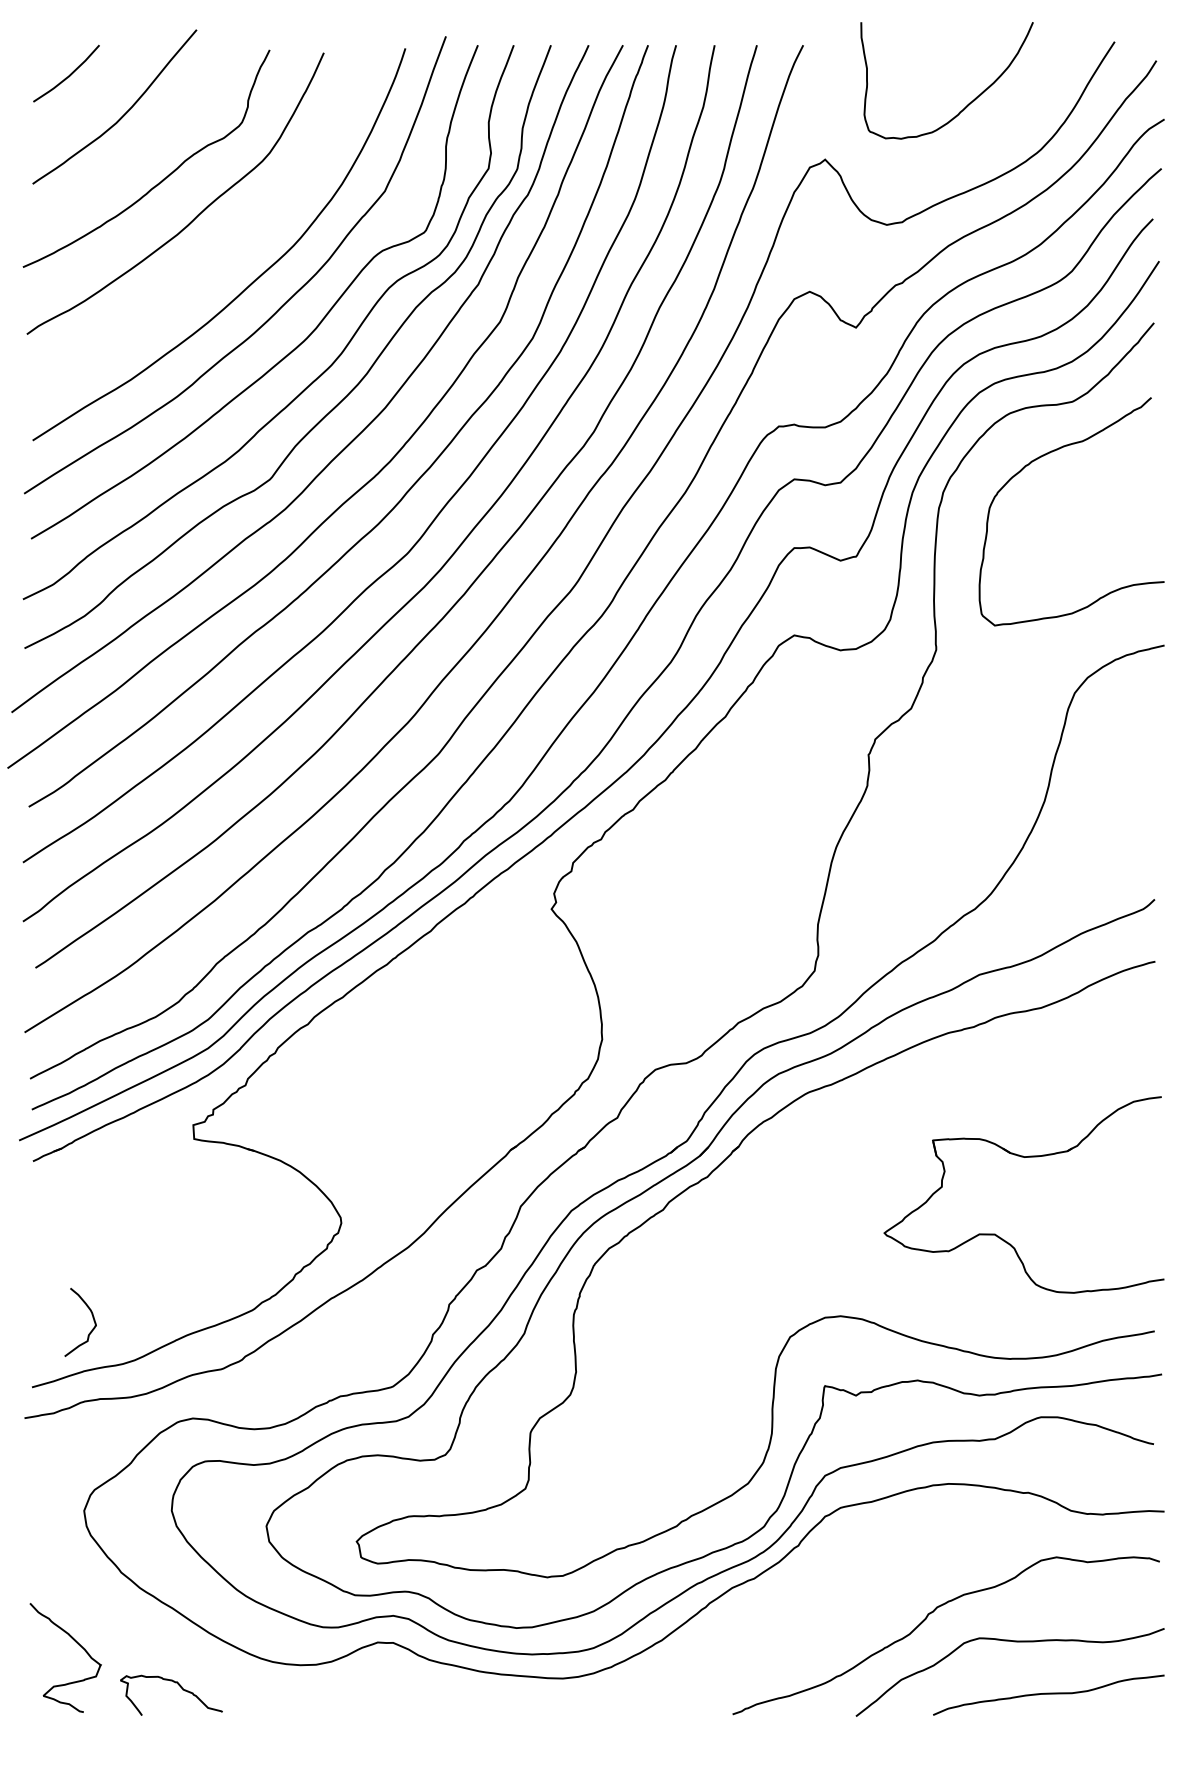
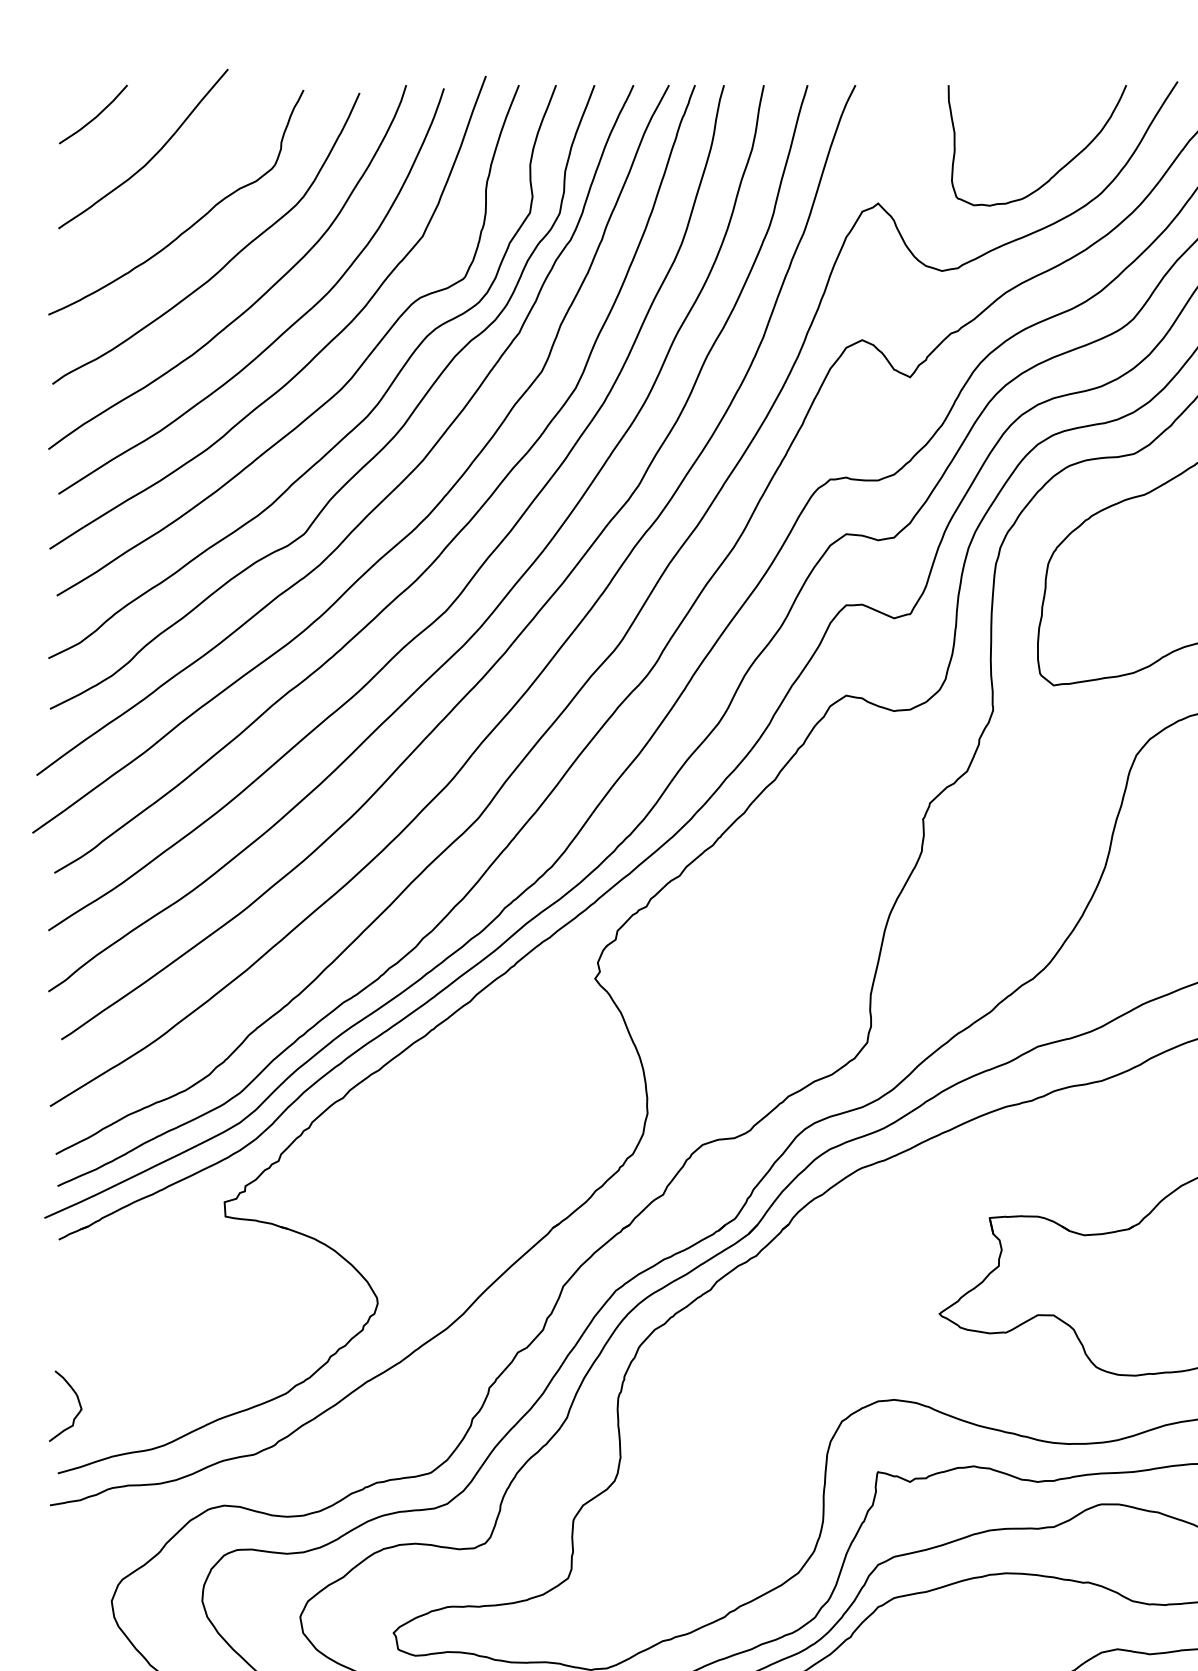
curve: (969, 102) -> (1060, 168), moved
curve: (225, 251) -> (257, 298), added
curve: (92, 1318) -> (77, 1402), moved

